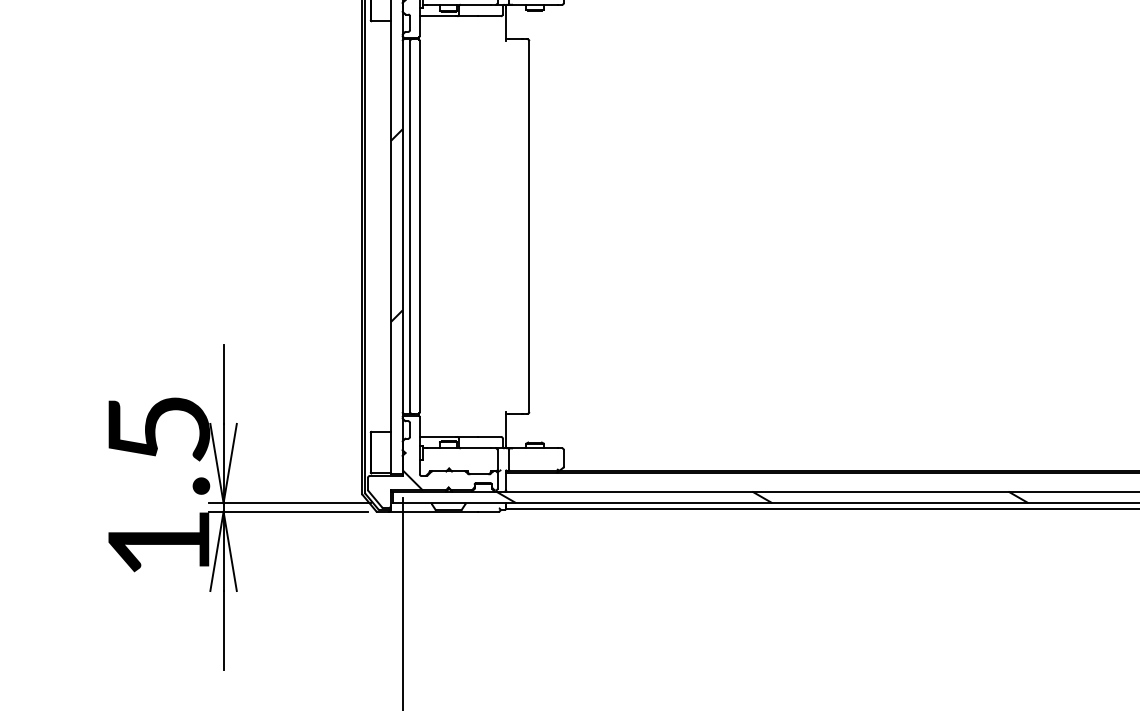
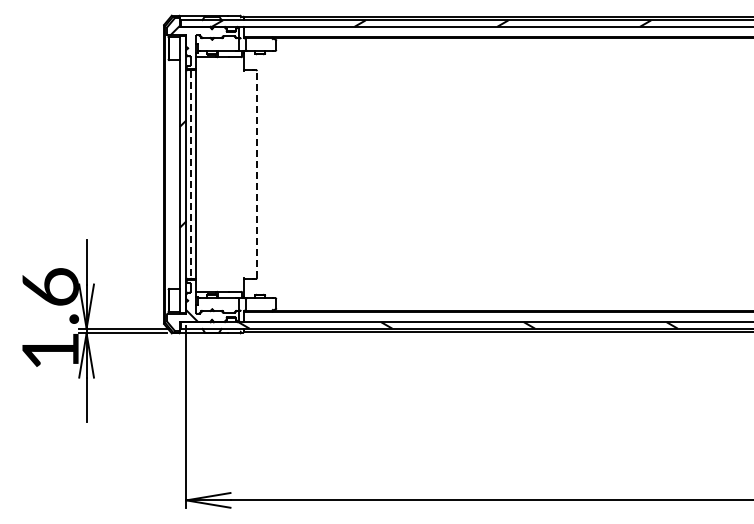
line: (530, 226) -> (257, 174), solid -> dashed
line: (410, 228) -> (190, 175), solid -> dashed
text: (158, 427) -> (50, 286), 1.5 -> 1.6

